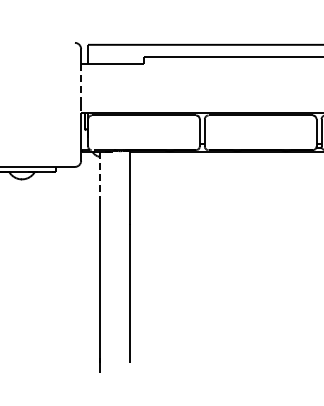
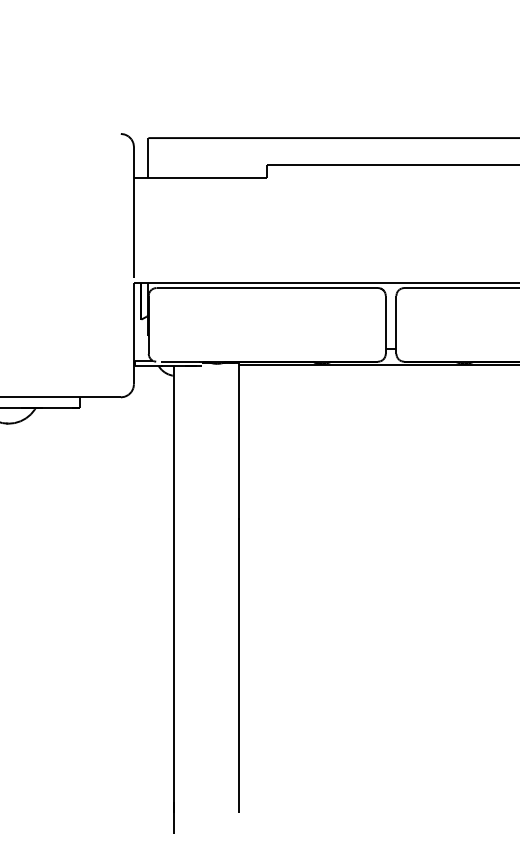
line: (81, 83) -> (134, 220), dashed -> solid
line: (99, 173) -> (172, 411), dashed -> solid

